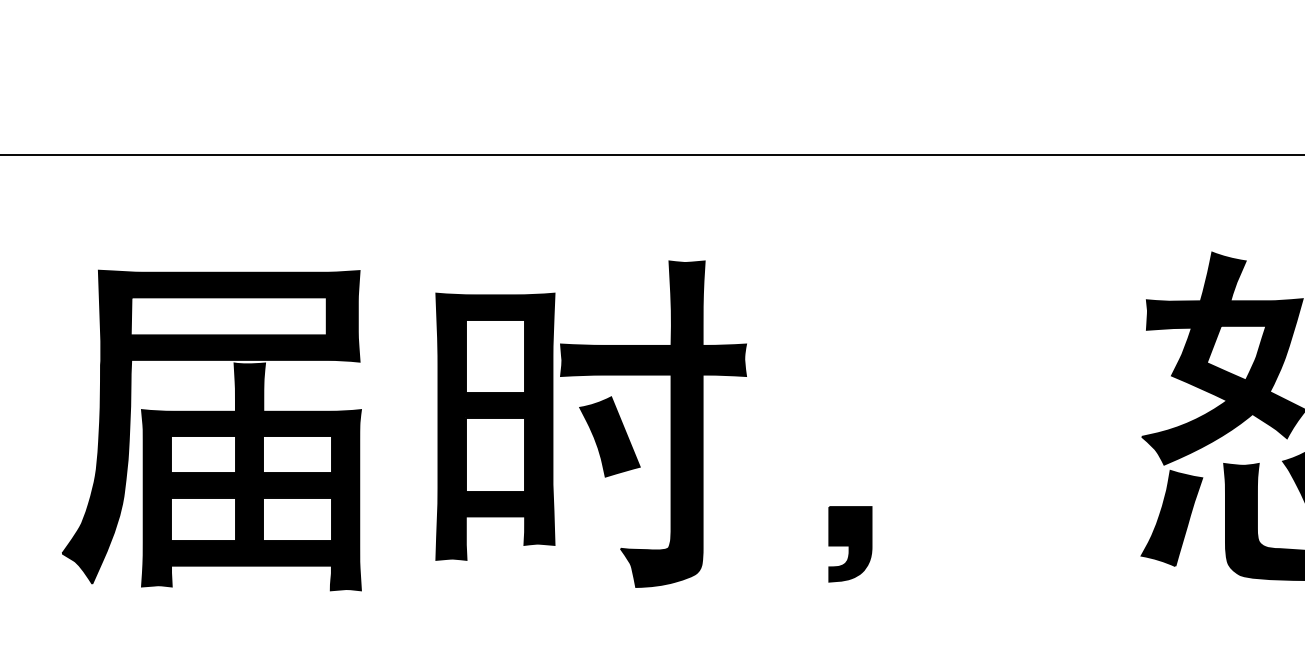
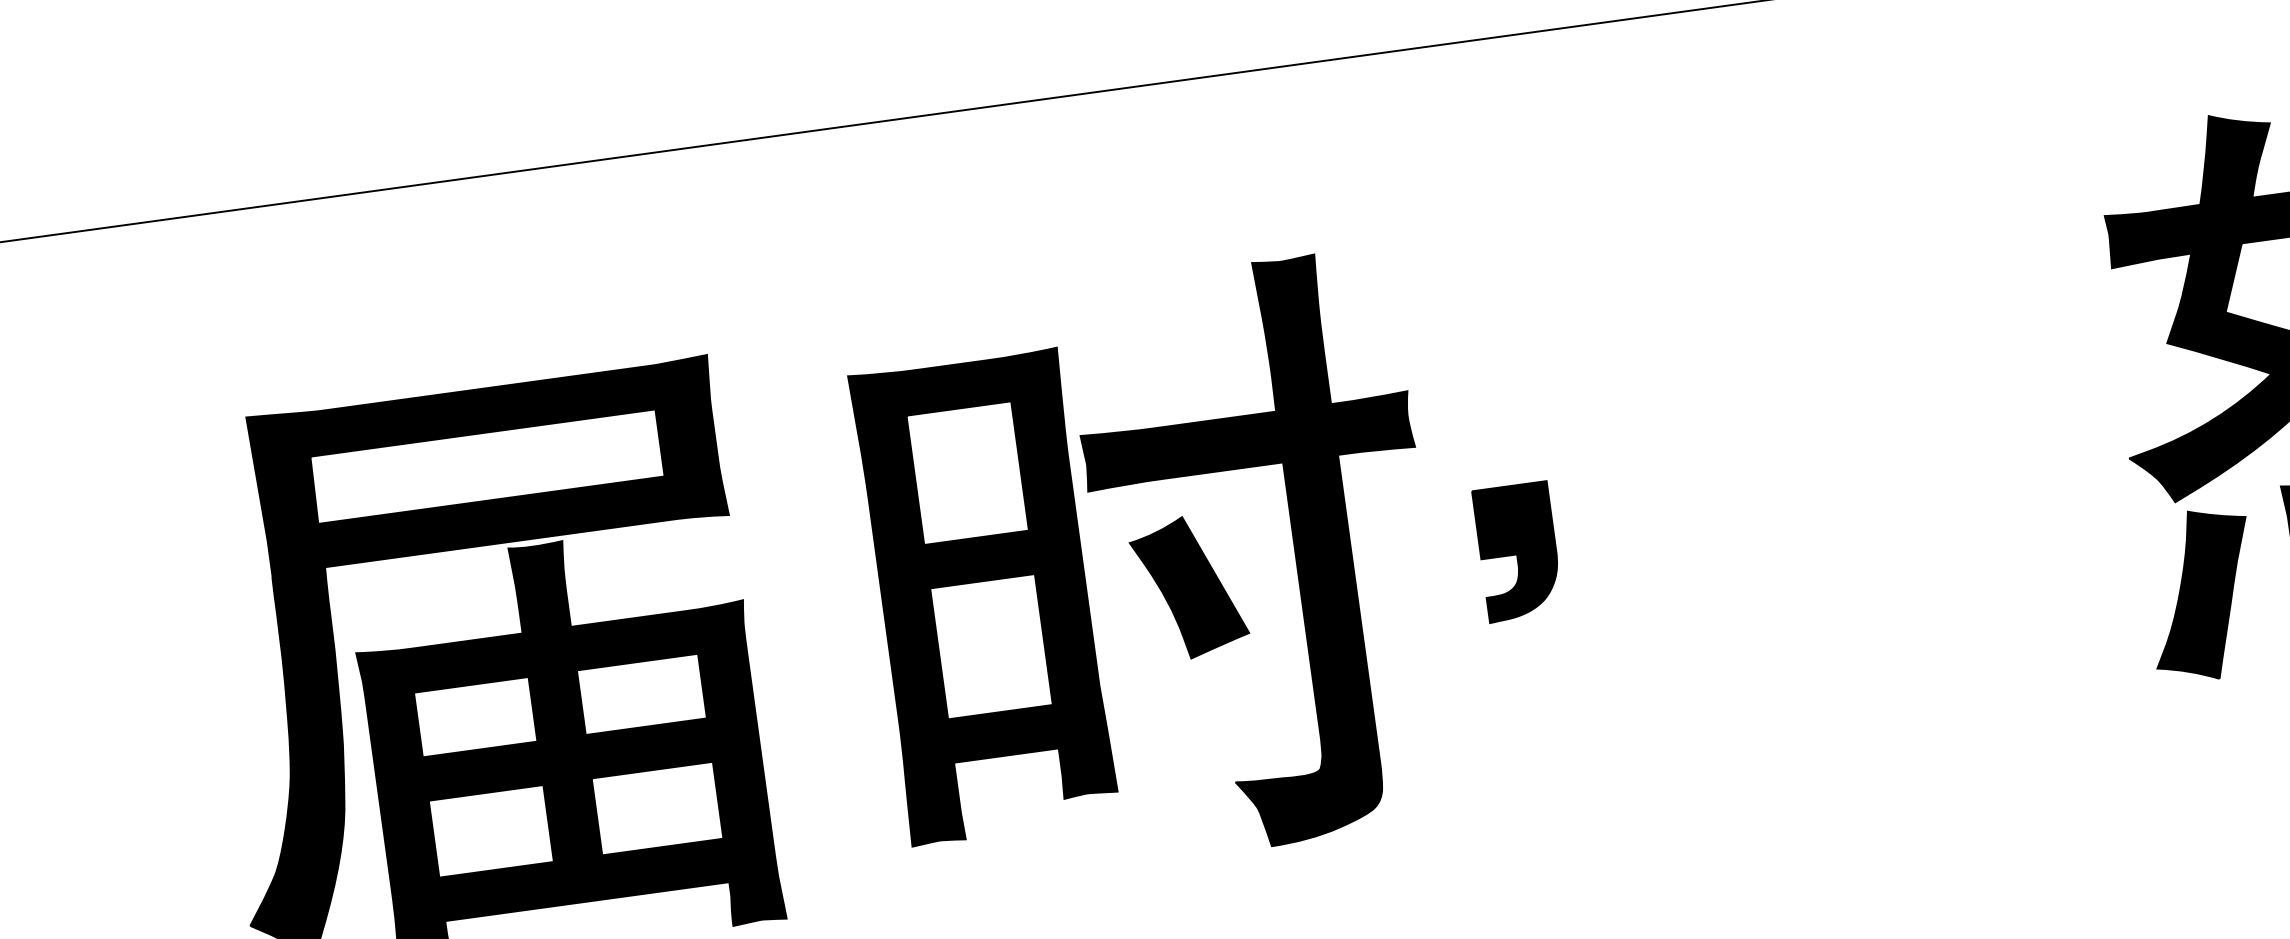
part: (850, 544) -> (1518, 552), moved

